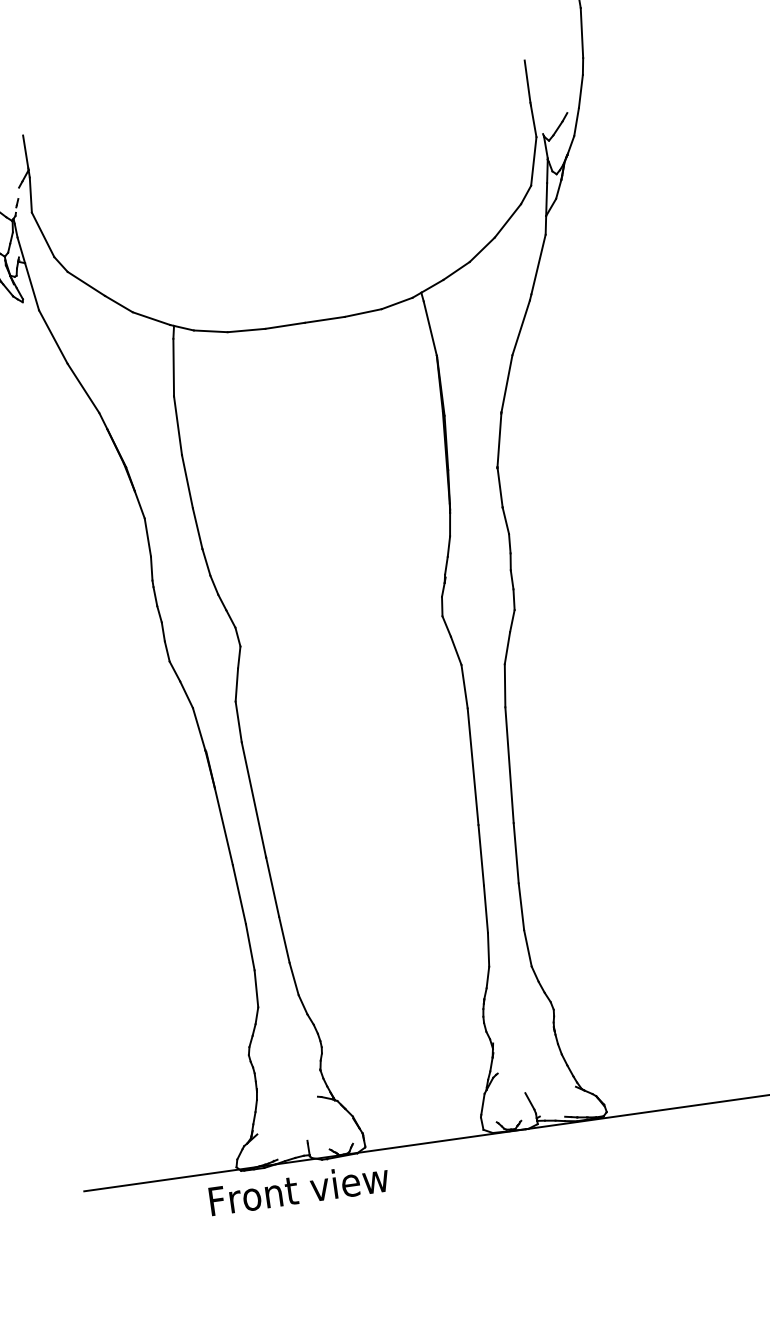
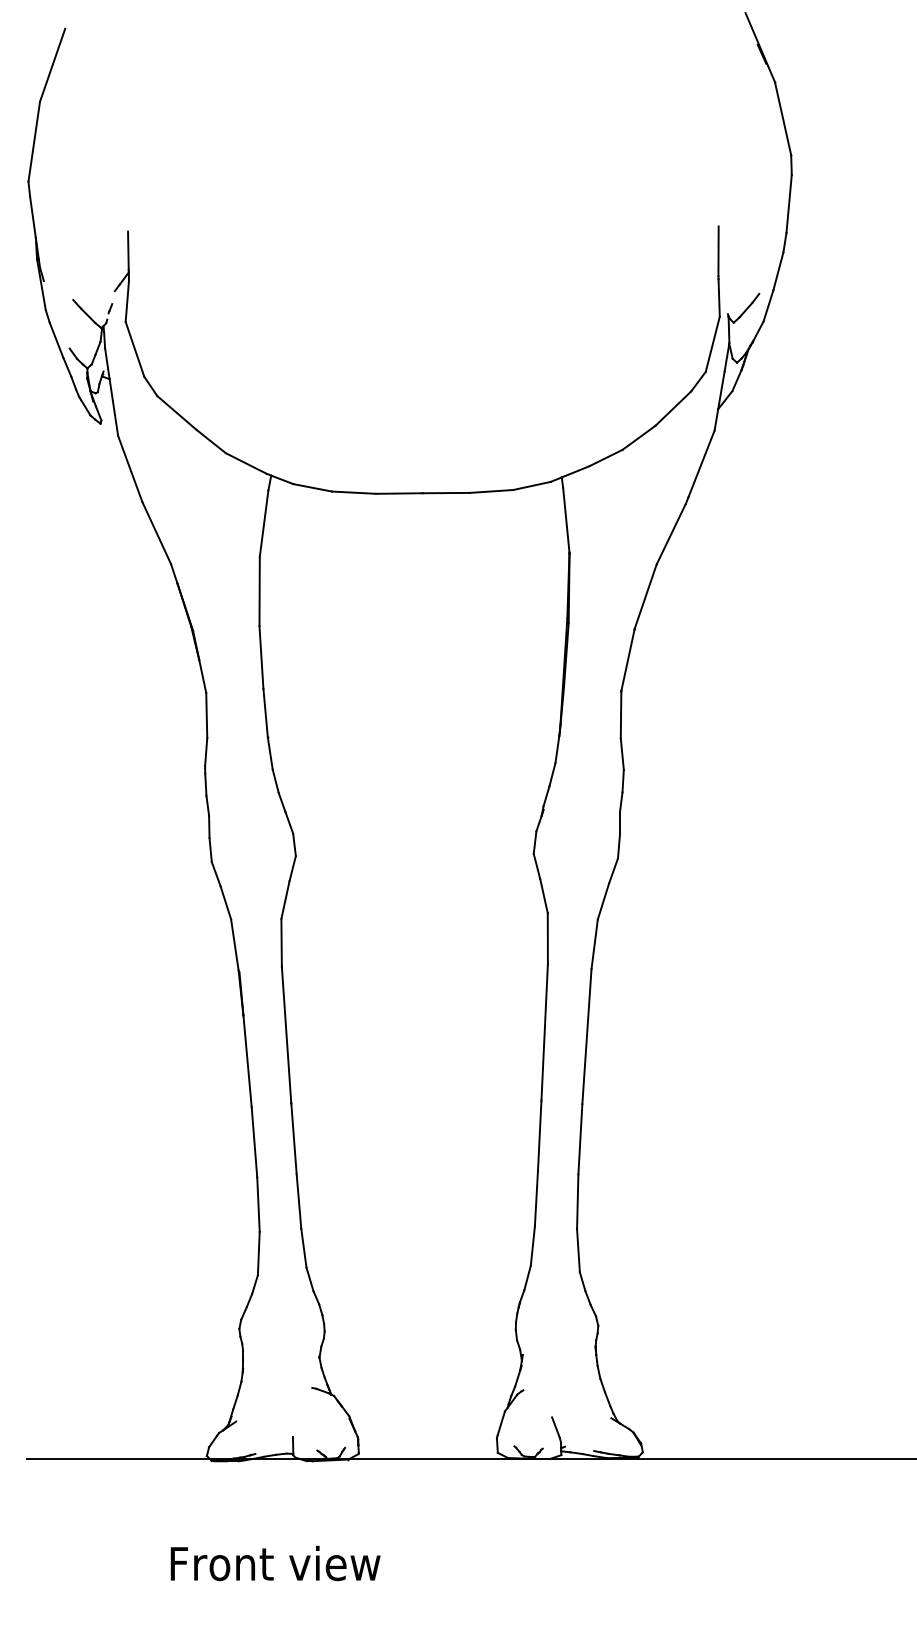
text: (299, 1189) -> (275, 1563), moved

